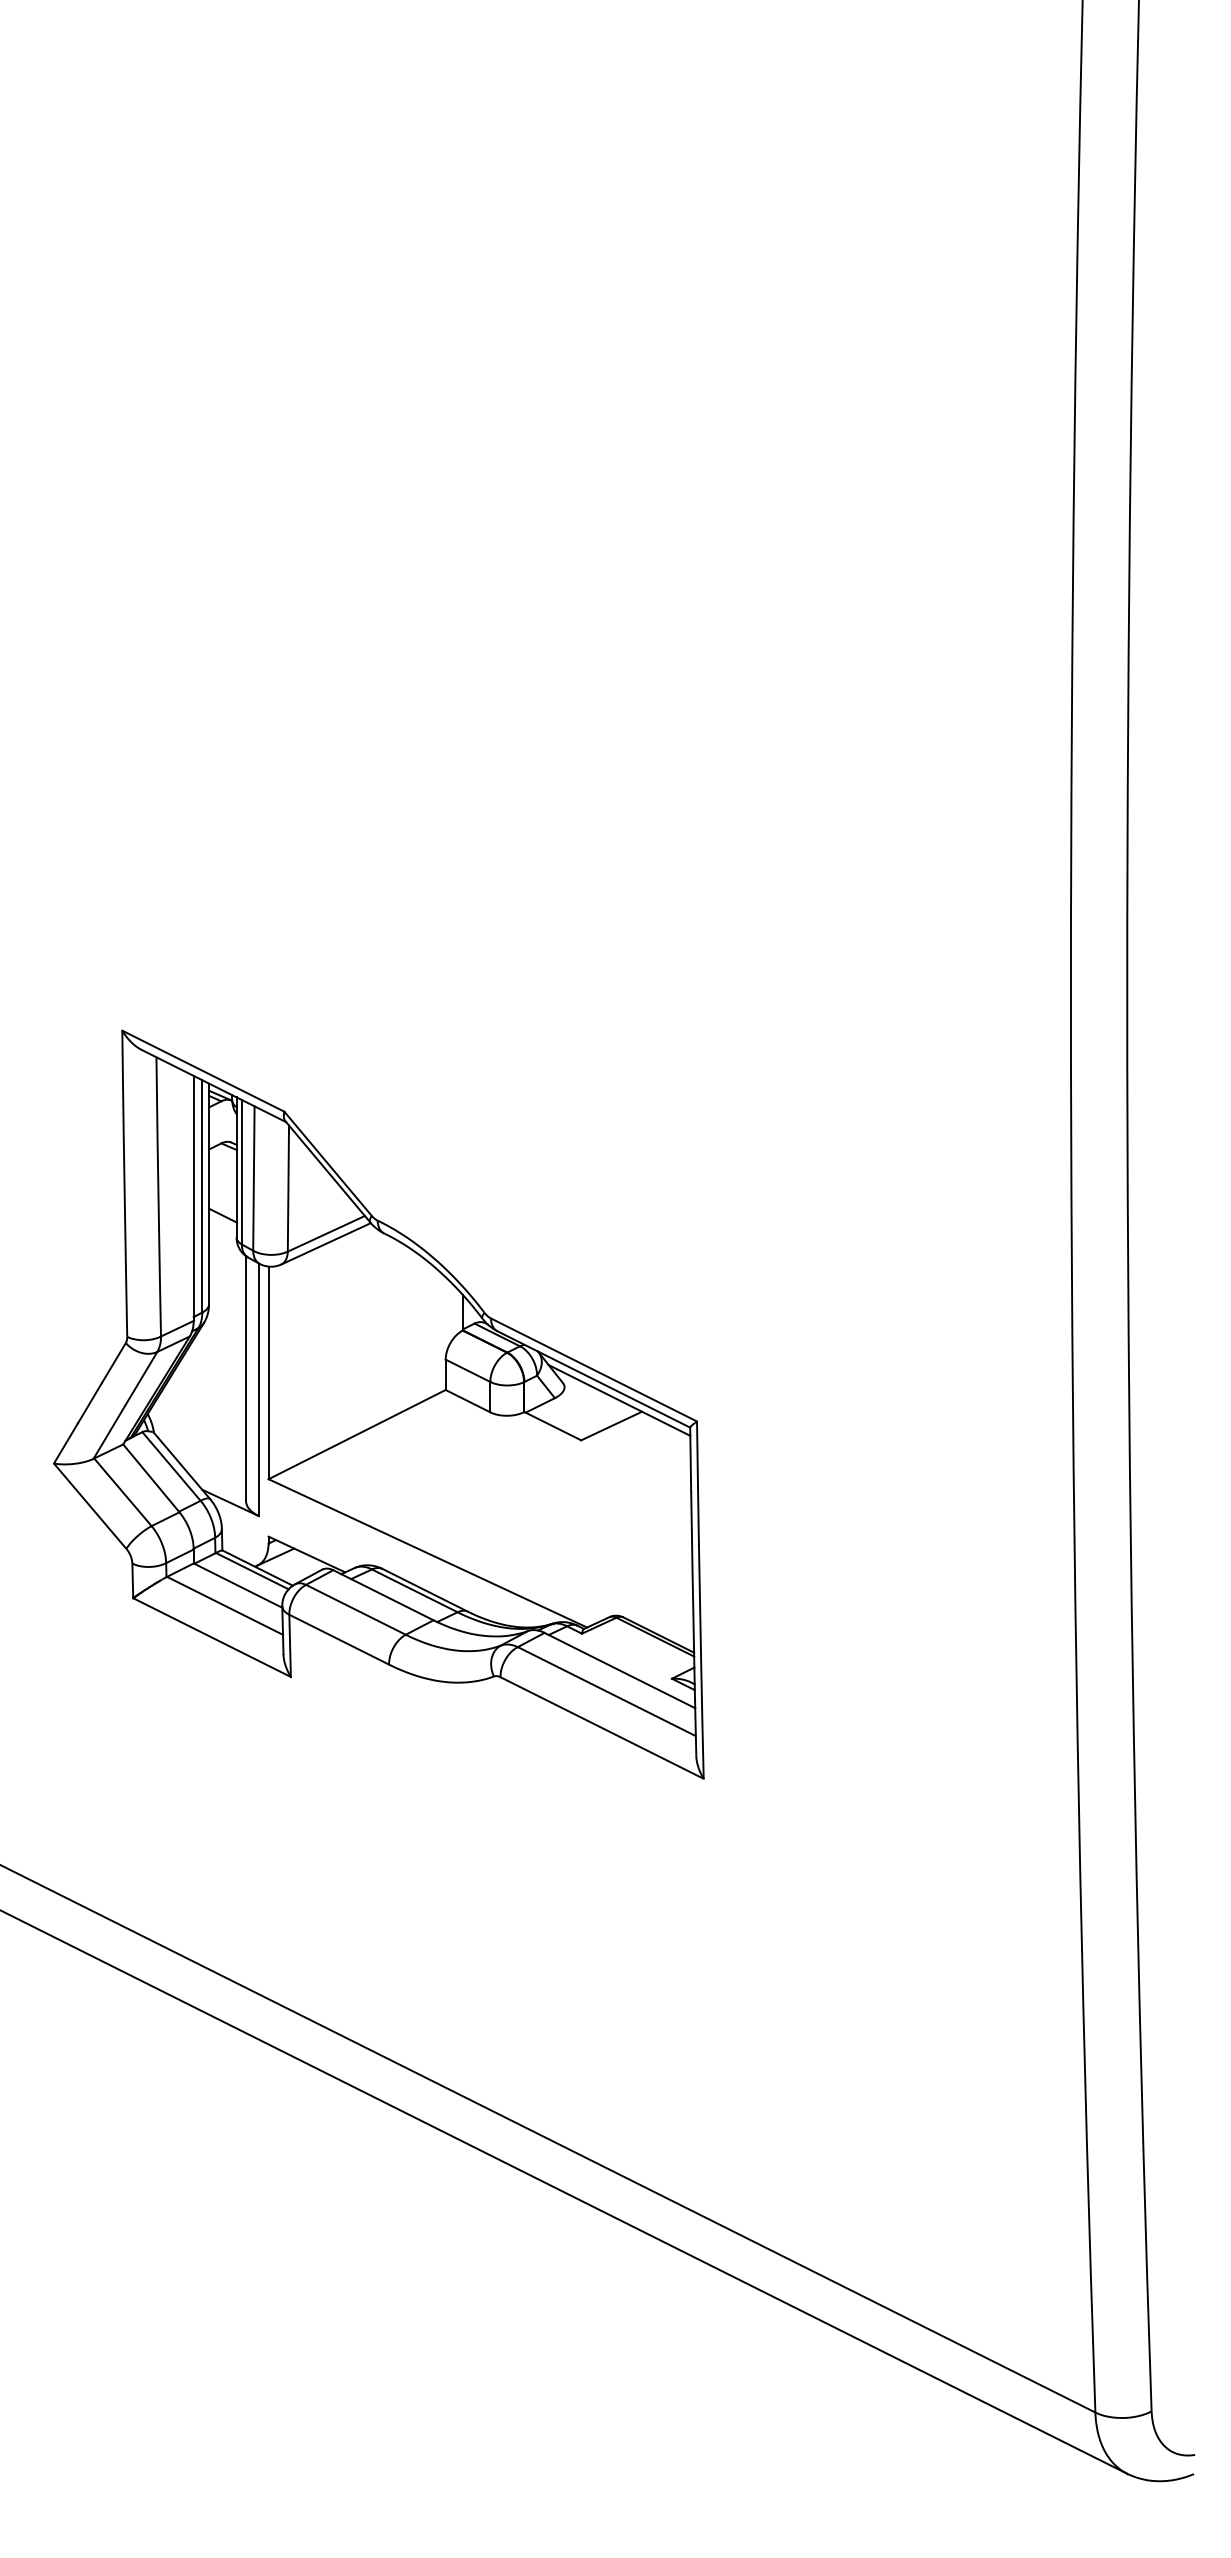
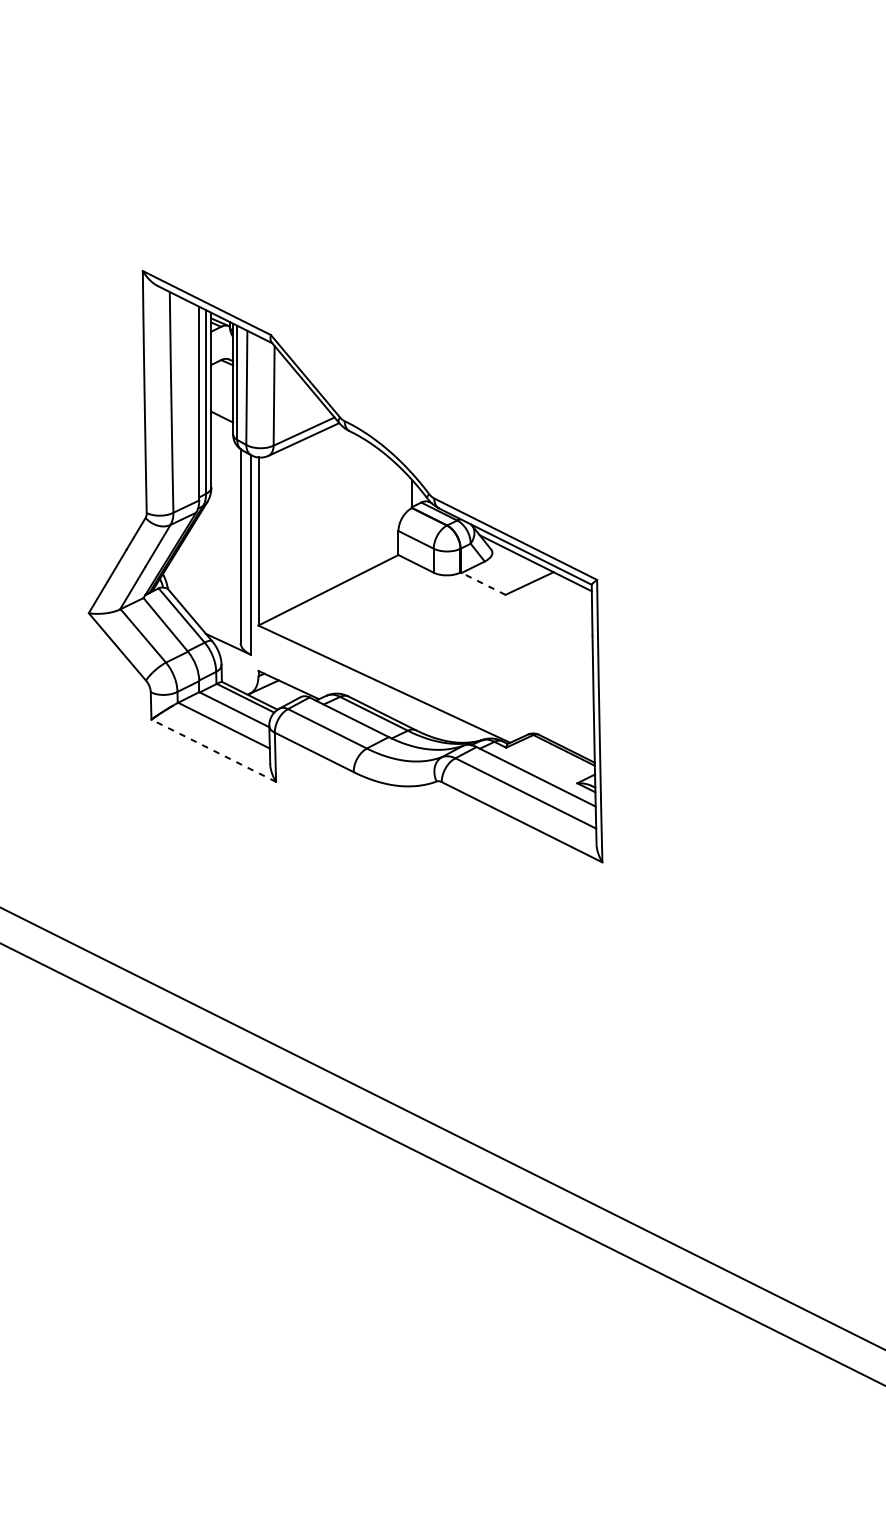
line: (552, 1426) -> (482, 583), solid -> dashed
line: (211, 1637) -> (213, 750), solid -> dashed

